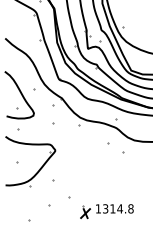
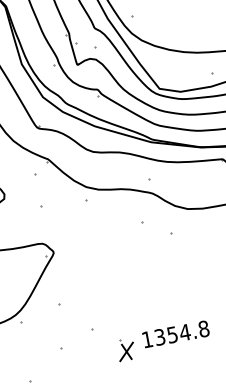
text: (112, 208) -> (171, 334), 1314.8 -> 1354.8

